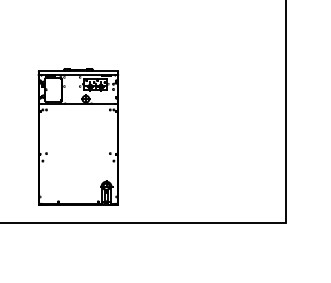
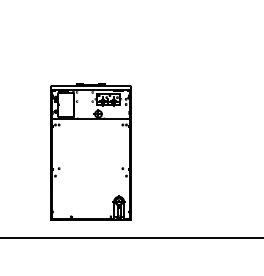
part: (78, 136) -> (91, 151), moved

